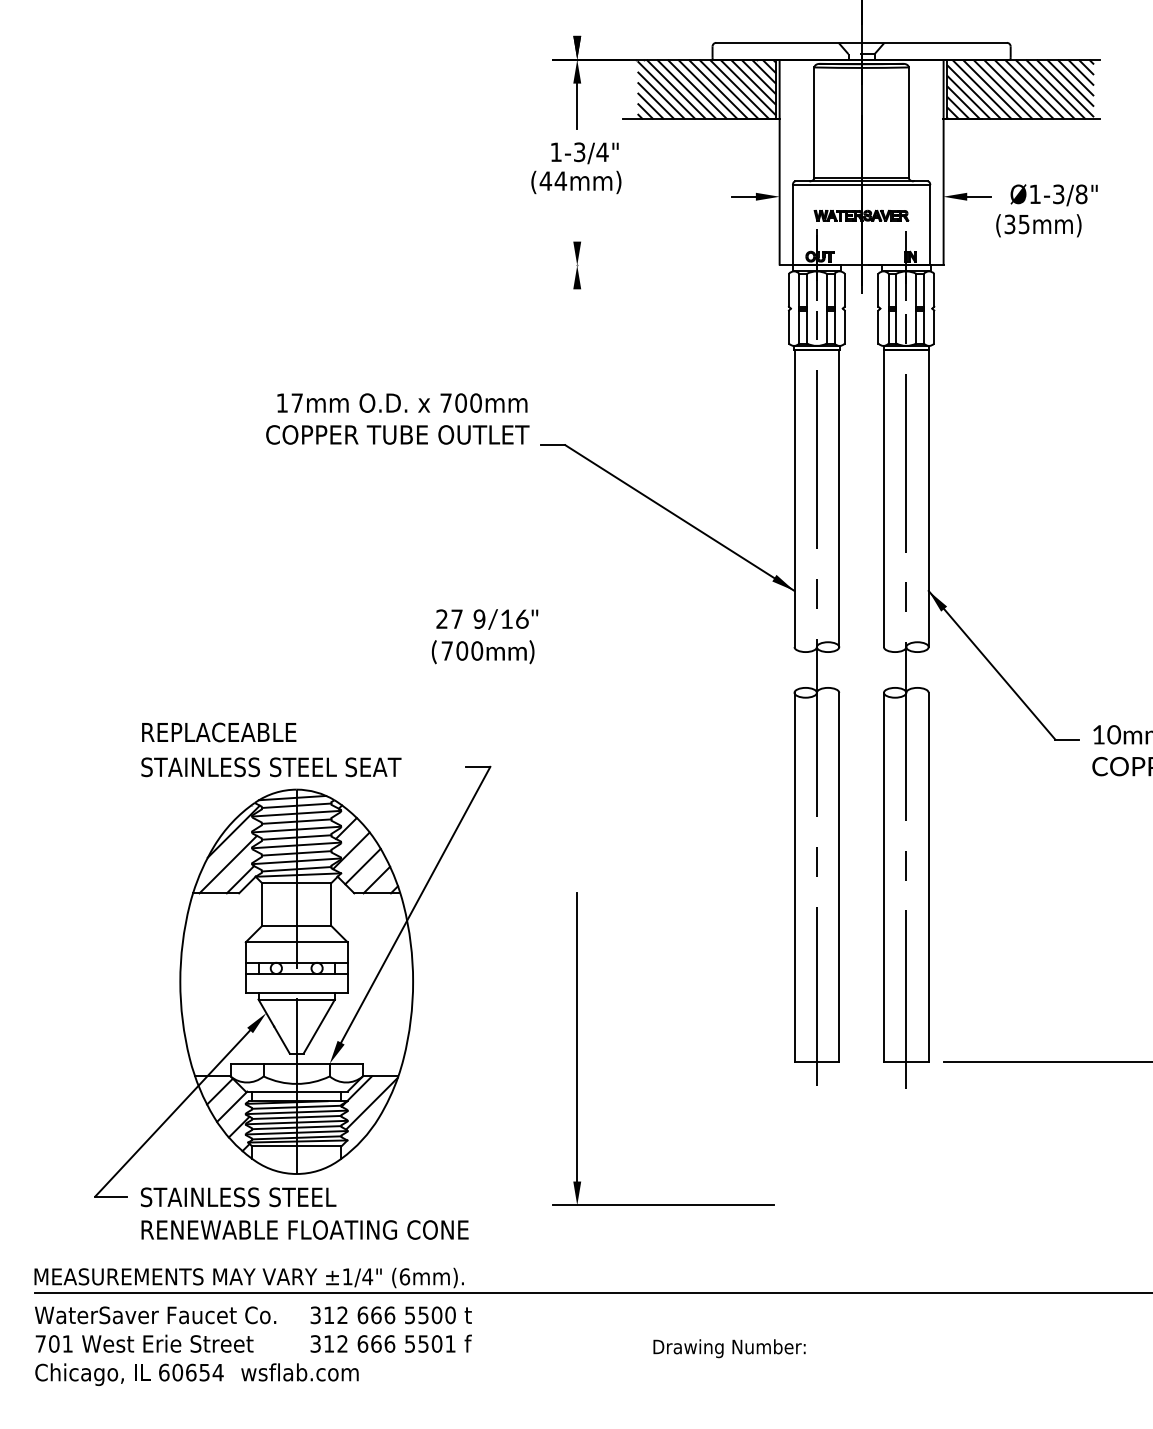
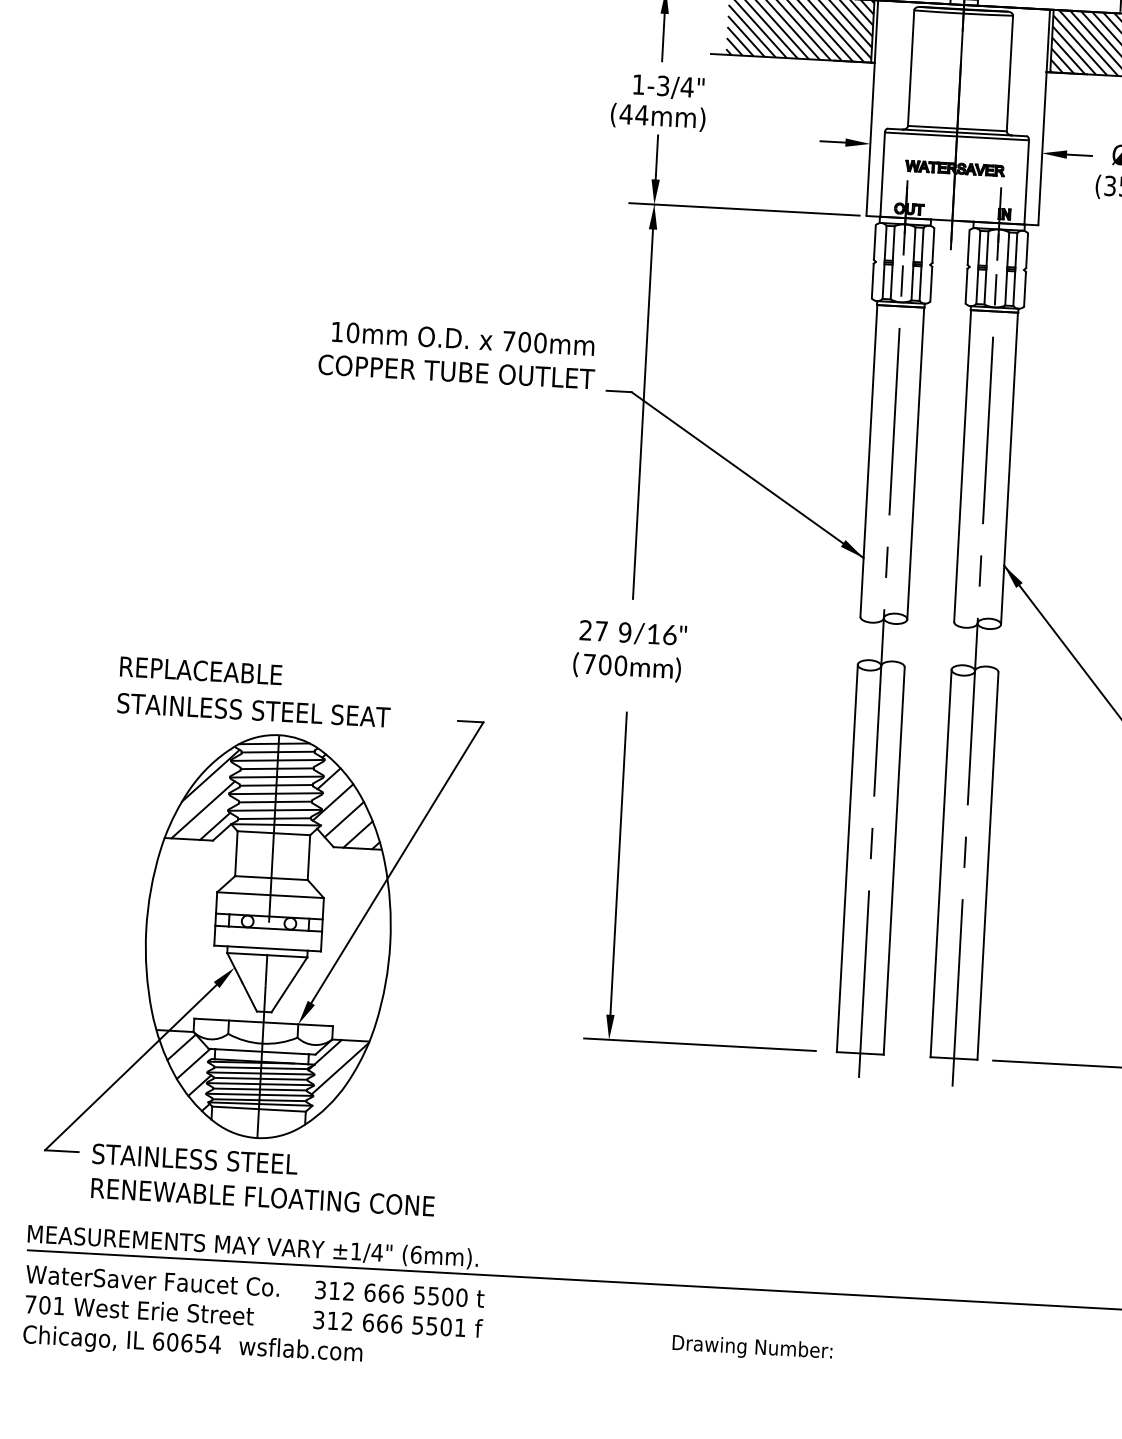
line: (577, 220) -> (657, 157), added
line: (663, 265) -> (744, 209), added
text: (297, 402) -> (353, 332), 17mm -> 10mm
line: (577, 465) -> (643, 414), added
text: (484, 636) -> (629, 651), moved
part: (292, 980) -> (263, 935), moved
part: (577, 1048) -> (618, 875), moved

